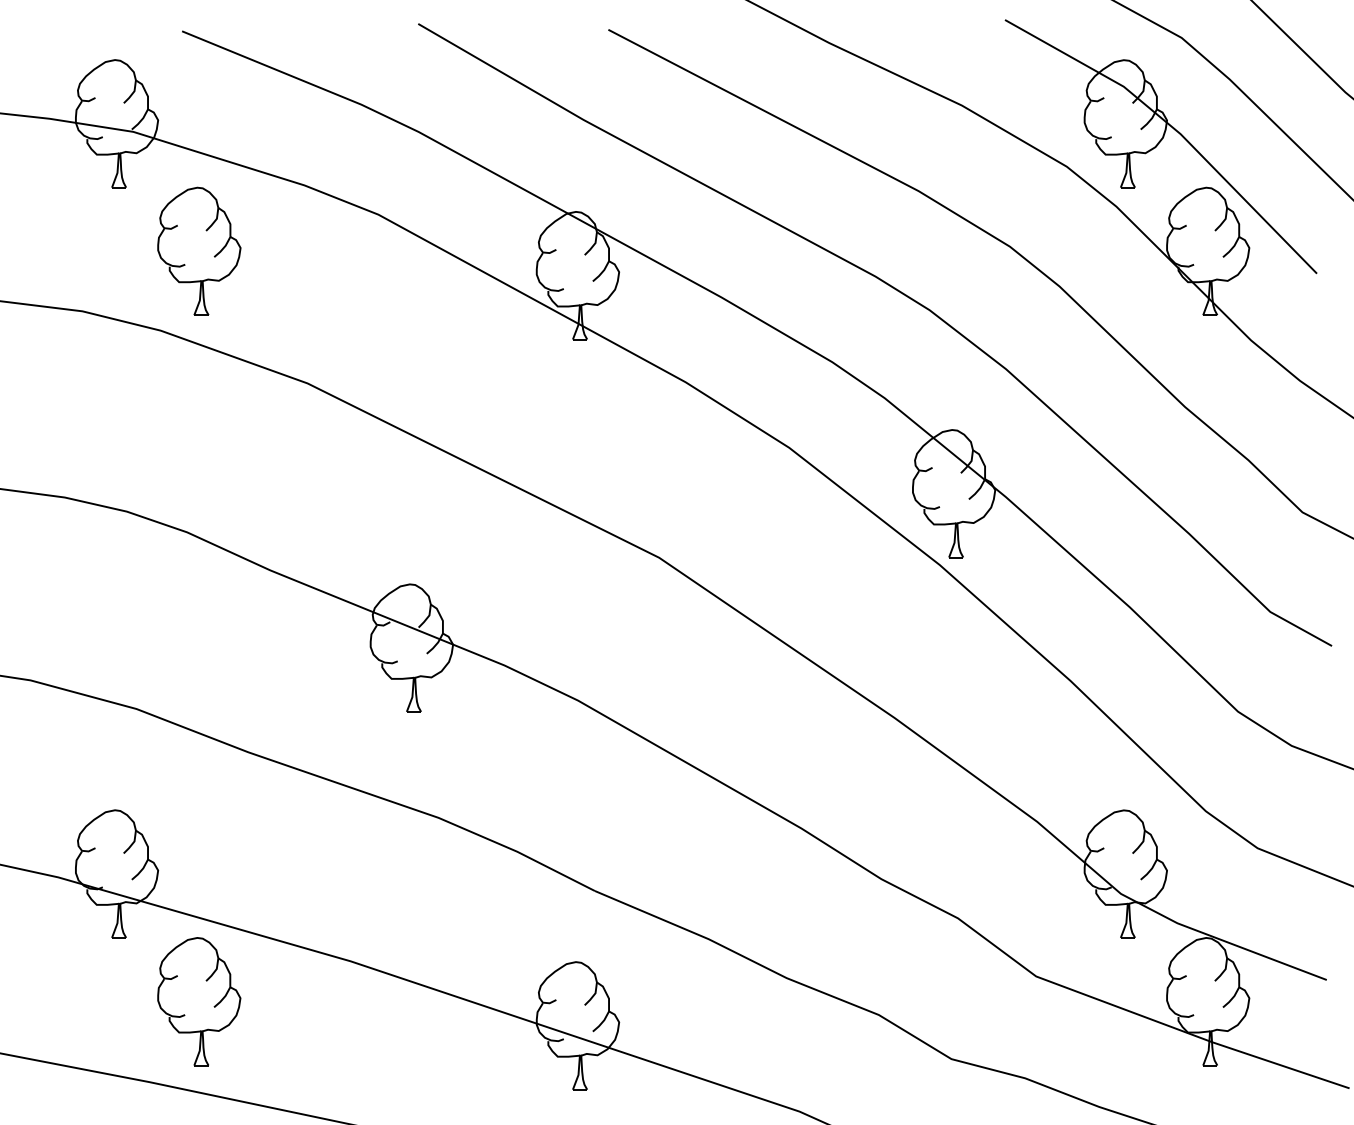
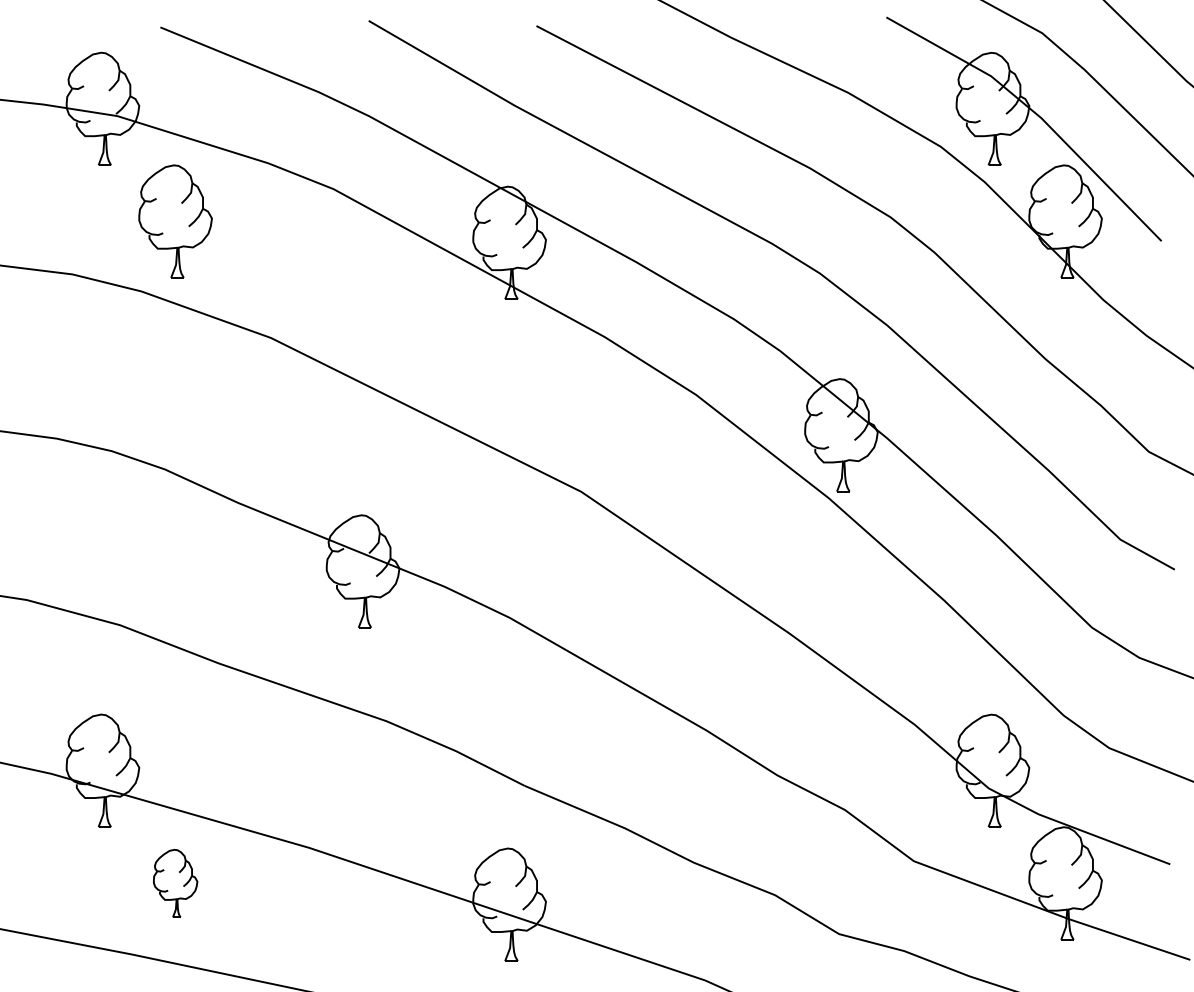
part: (199, 1001) -> (175, 883), size x0.6

